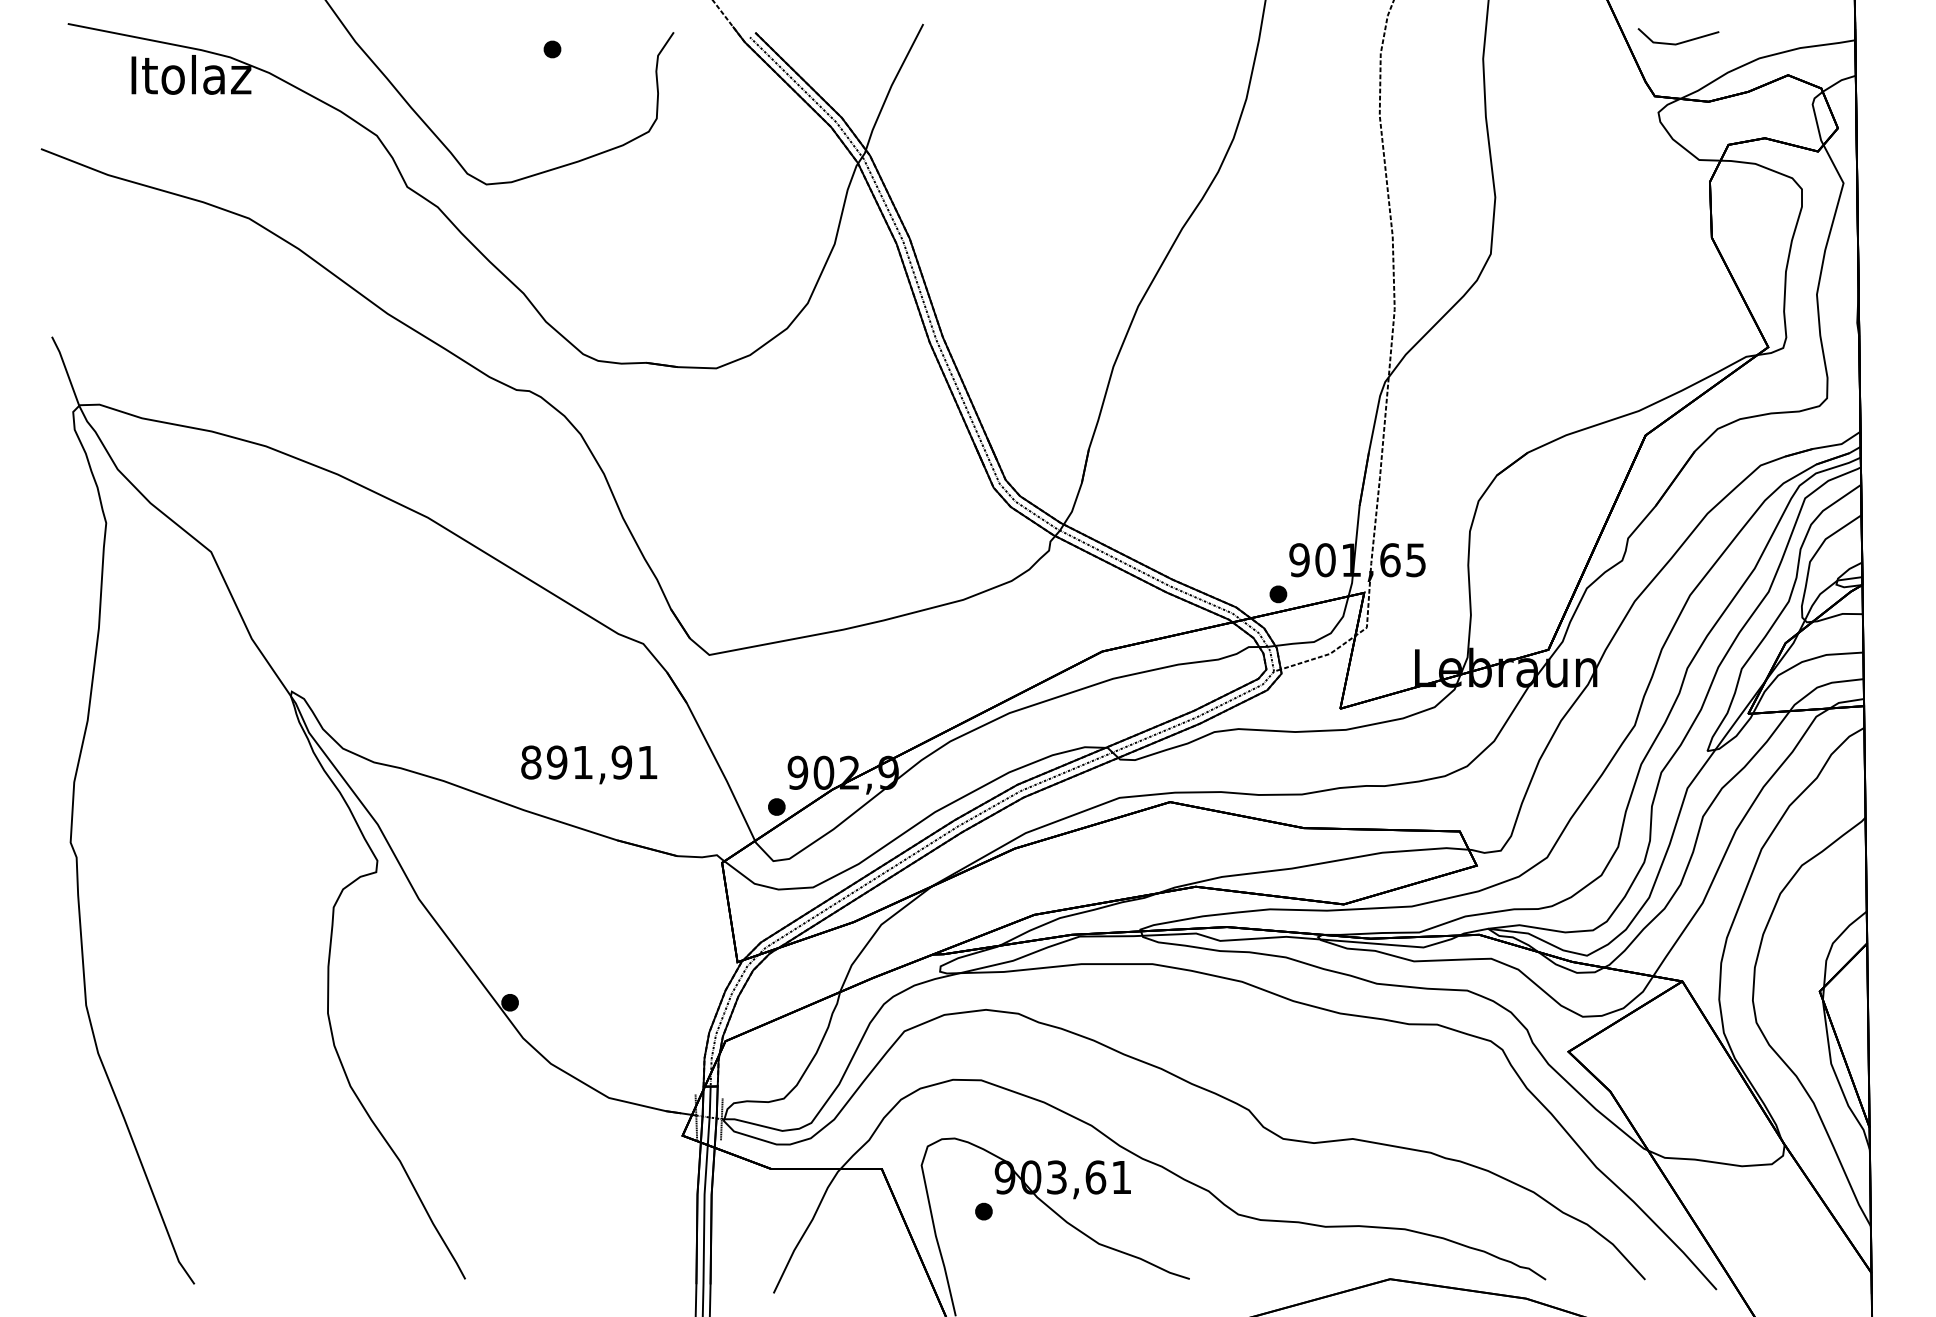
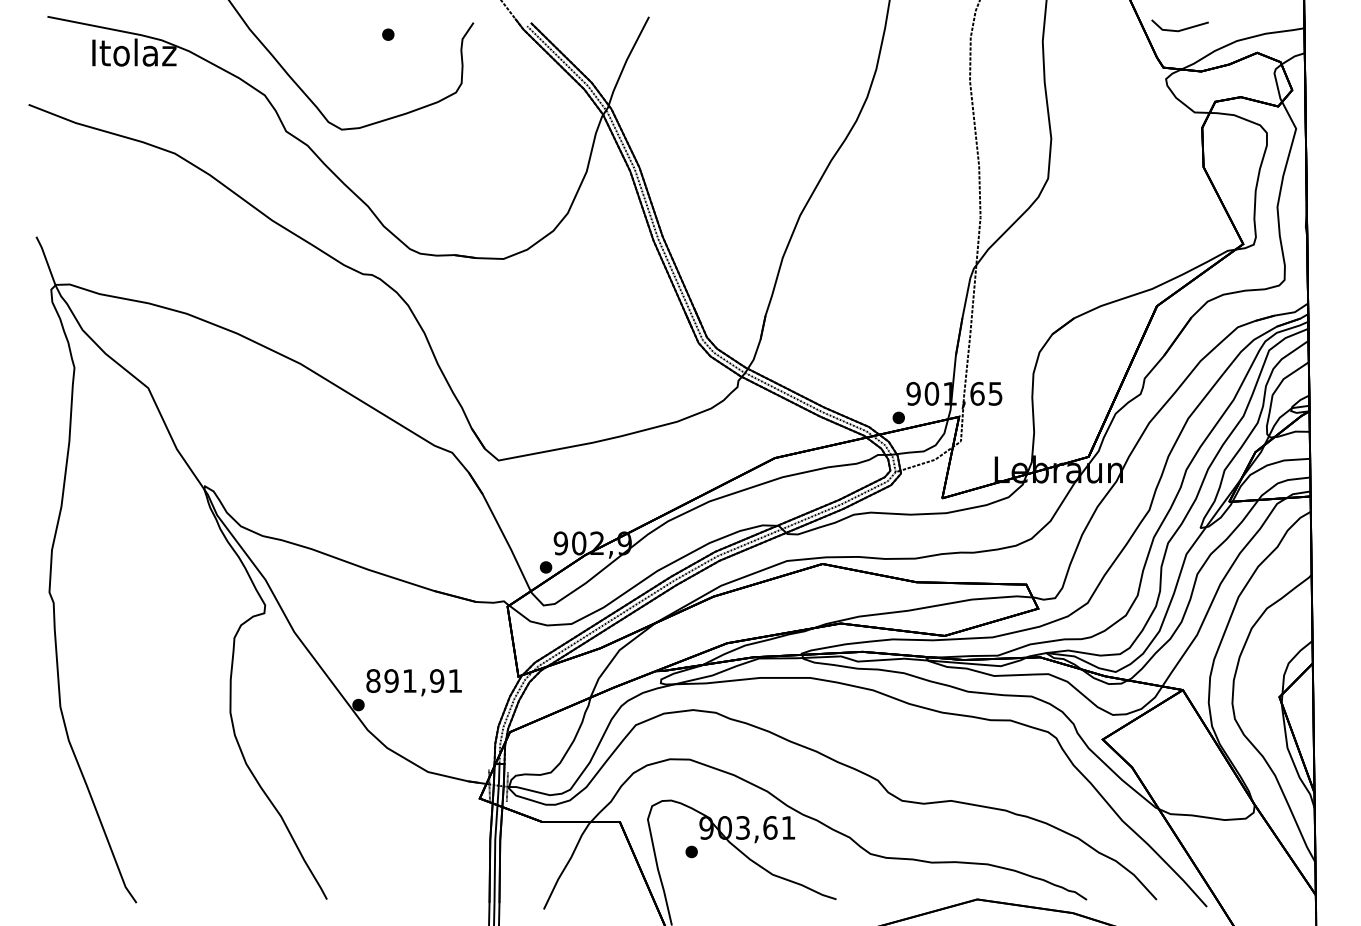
text: (589, 764) -> (414, 682), moved

